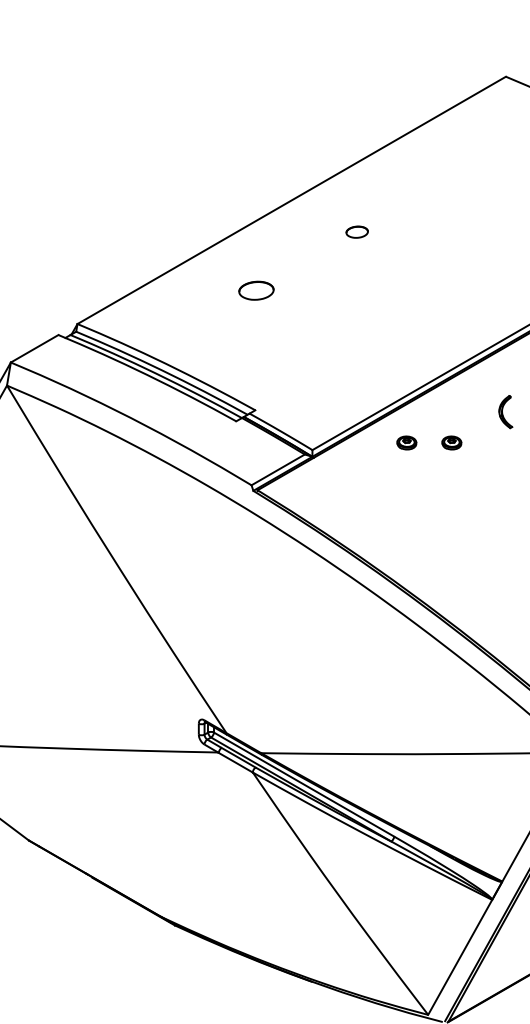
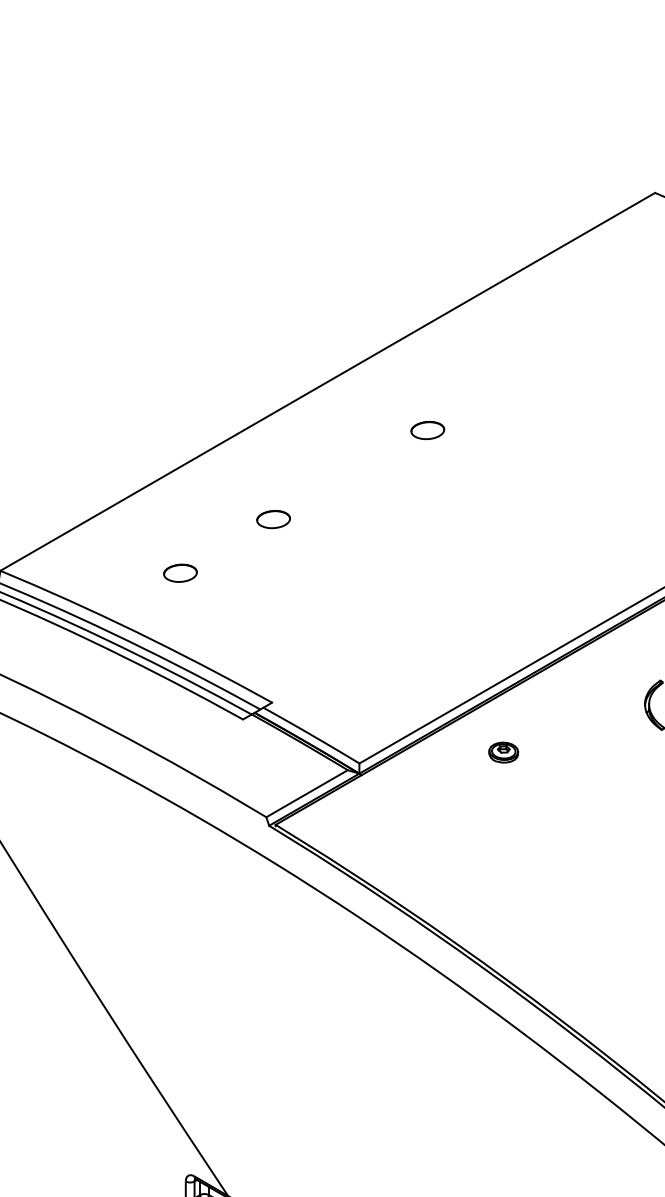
part: (255, 289) -> (272, 518), size x0.62
part: (194, 325) -> (179, 573), added
part: (451, 442) -> (571, 751), removed

